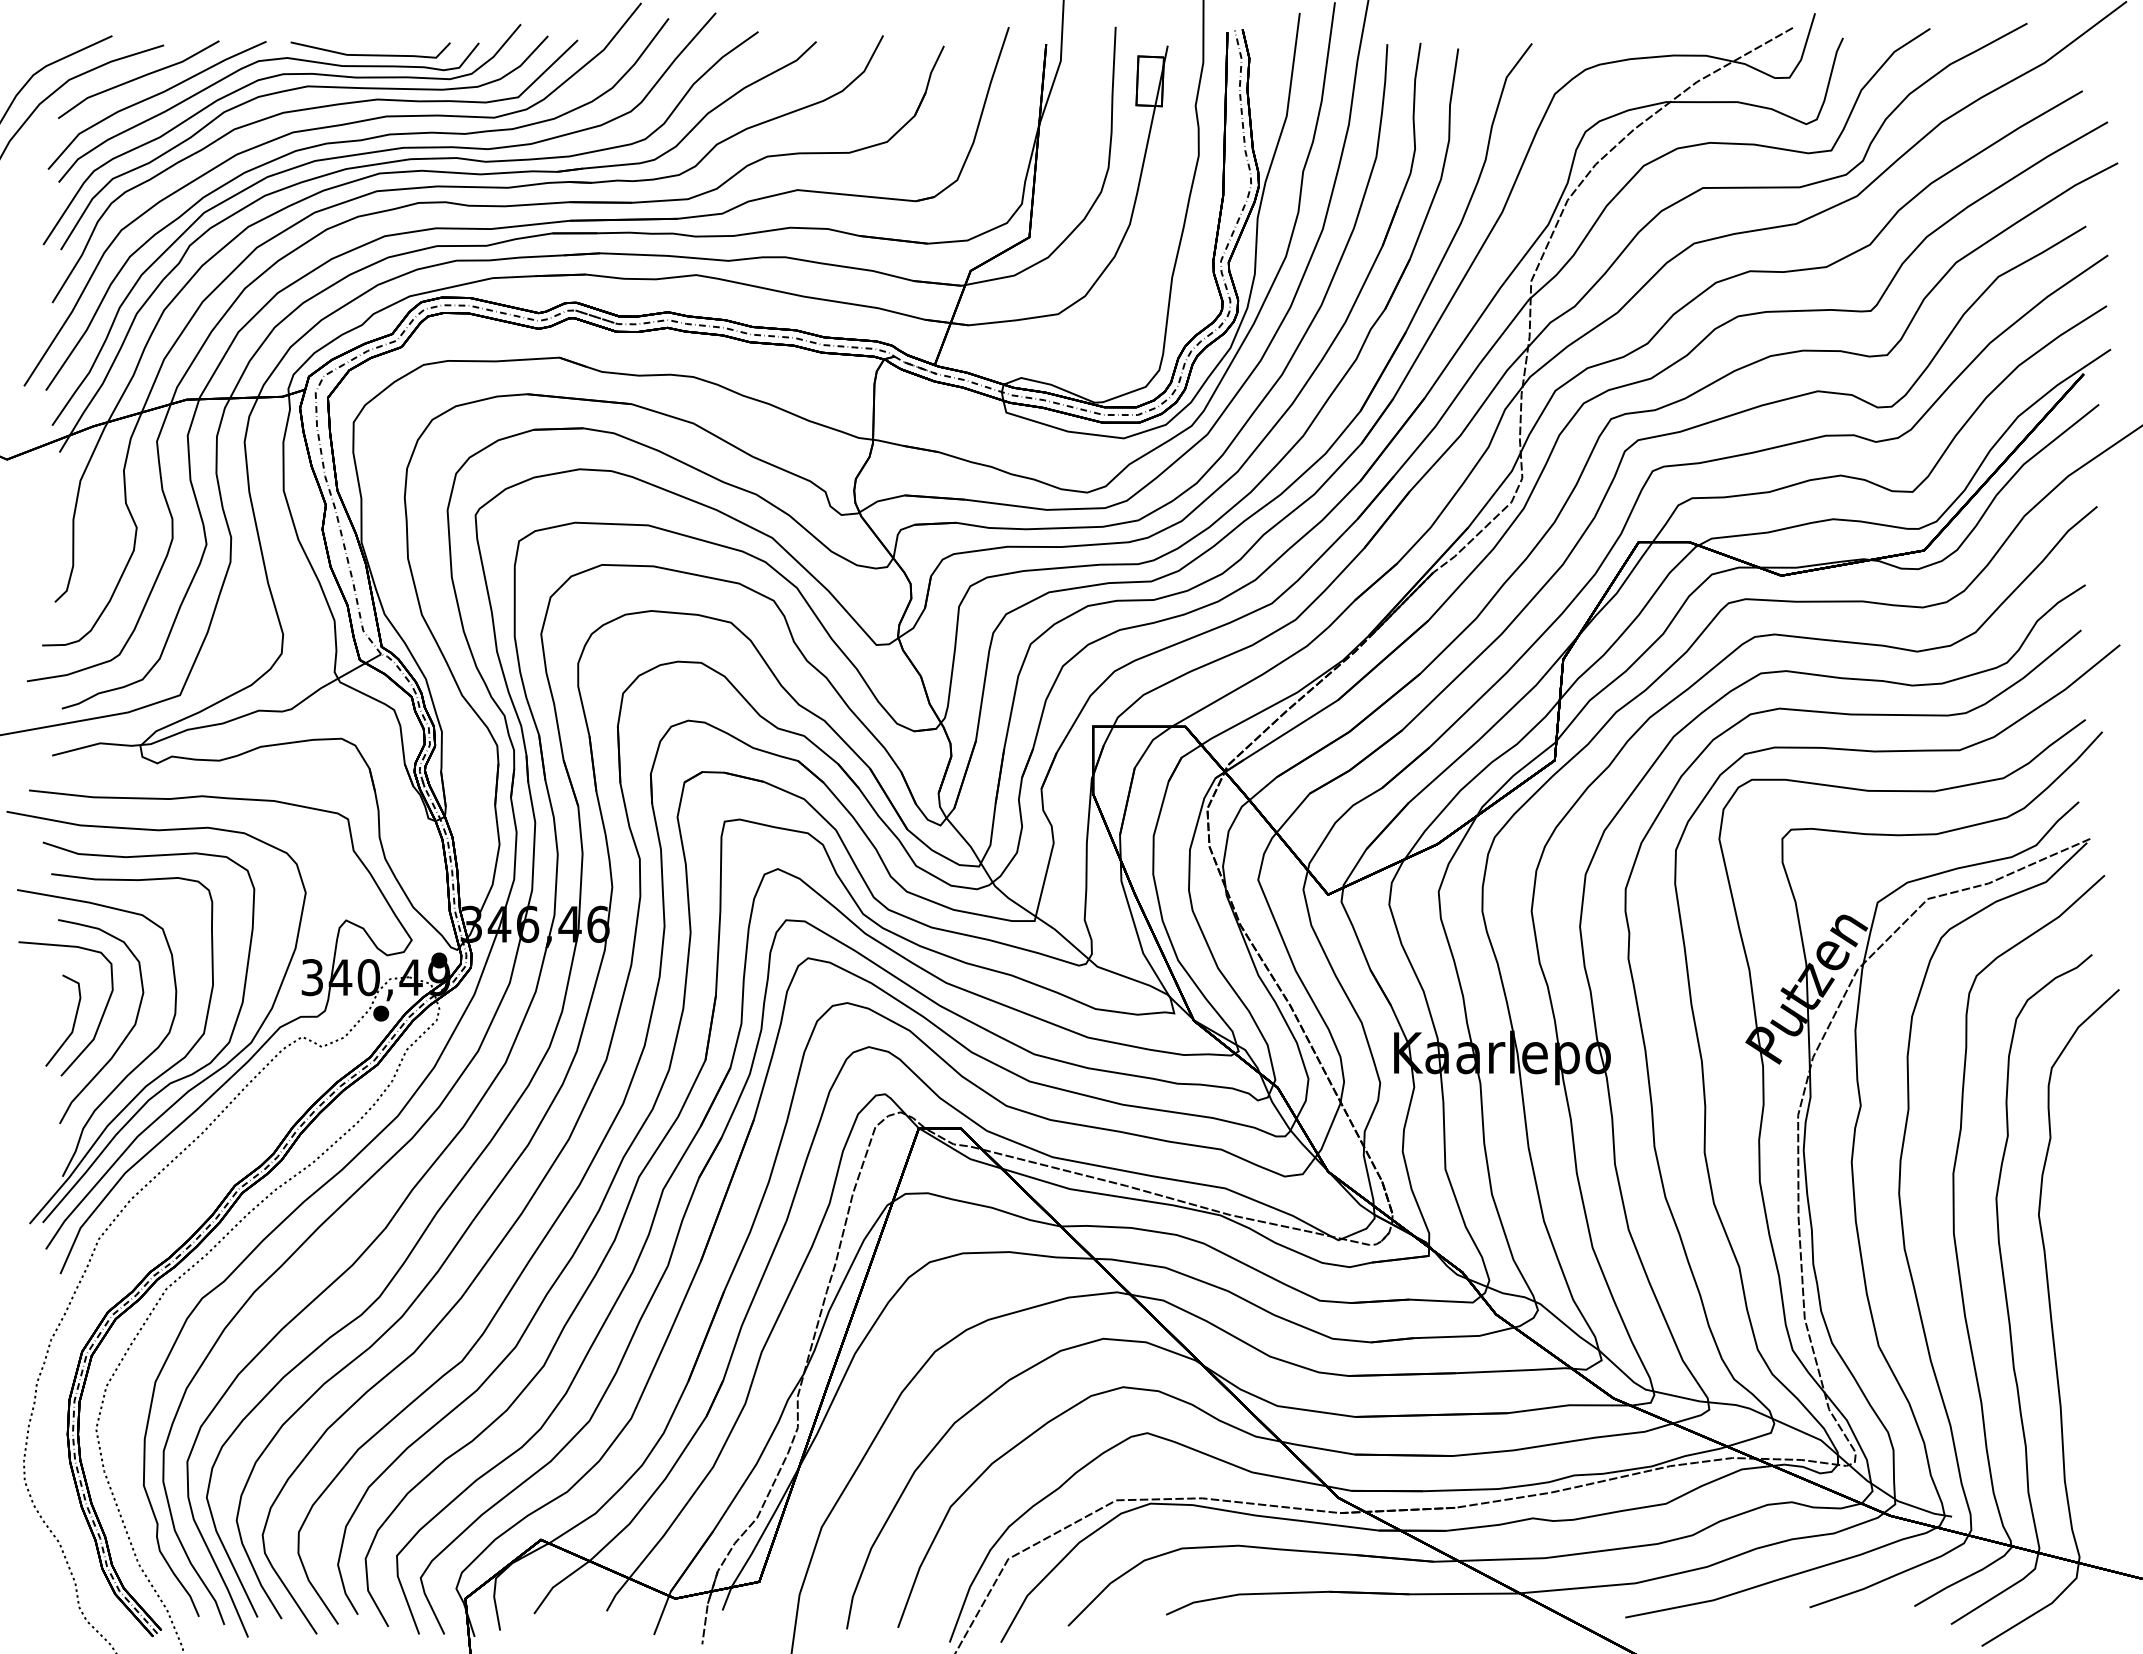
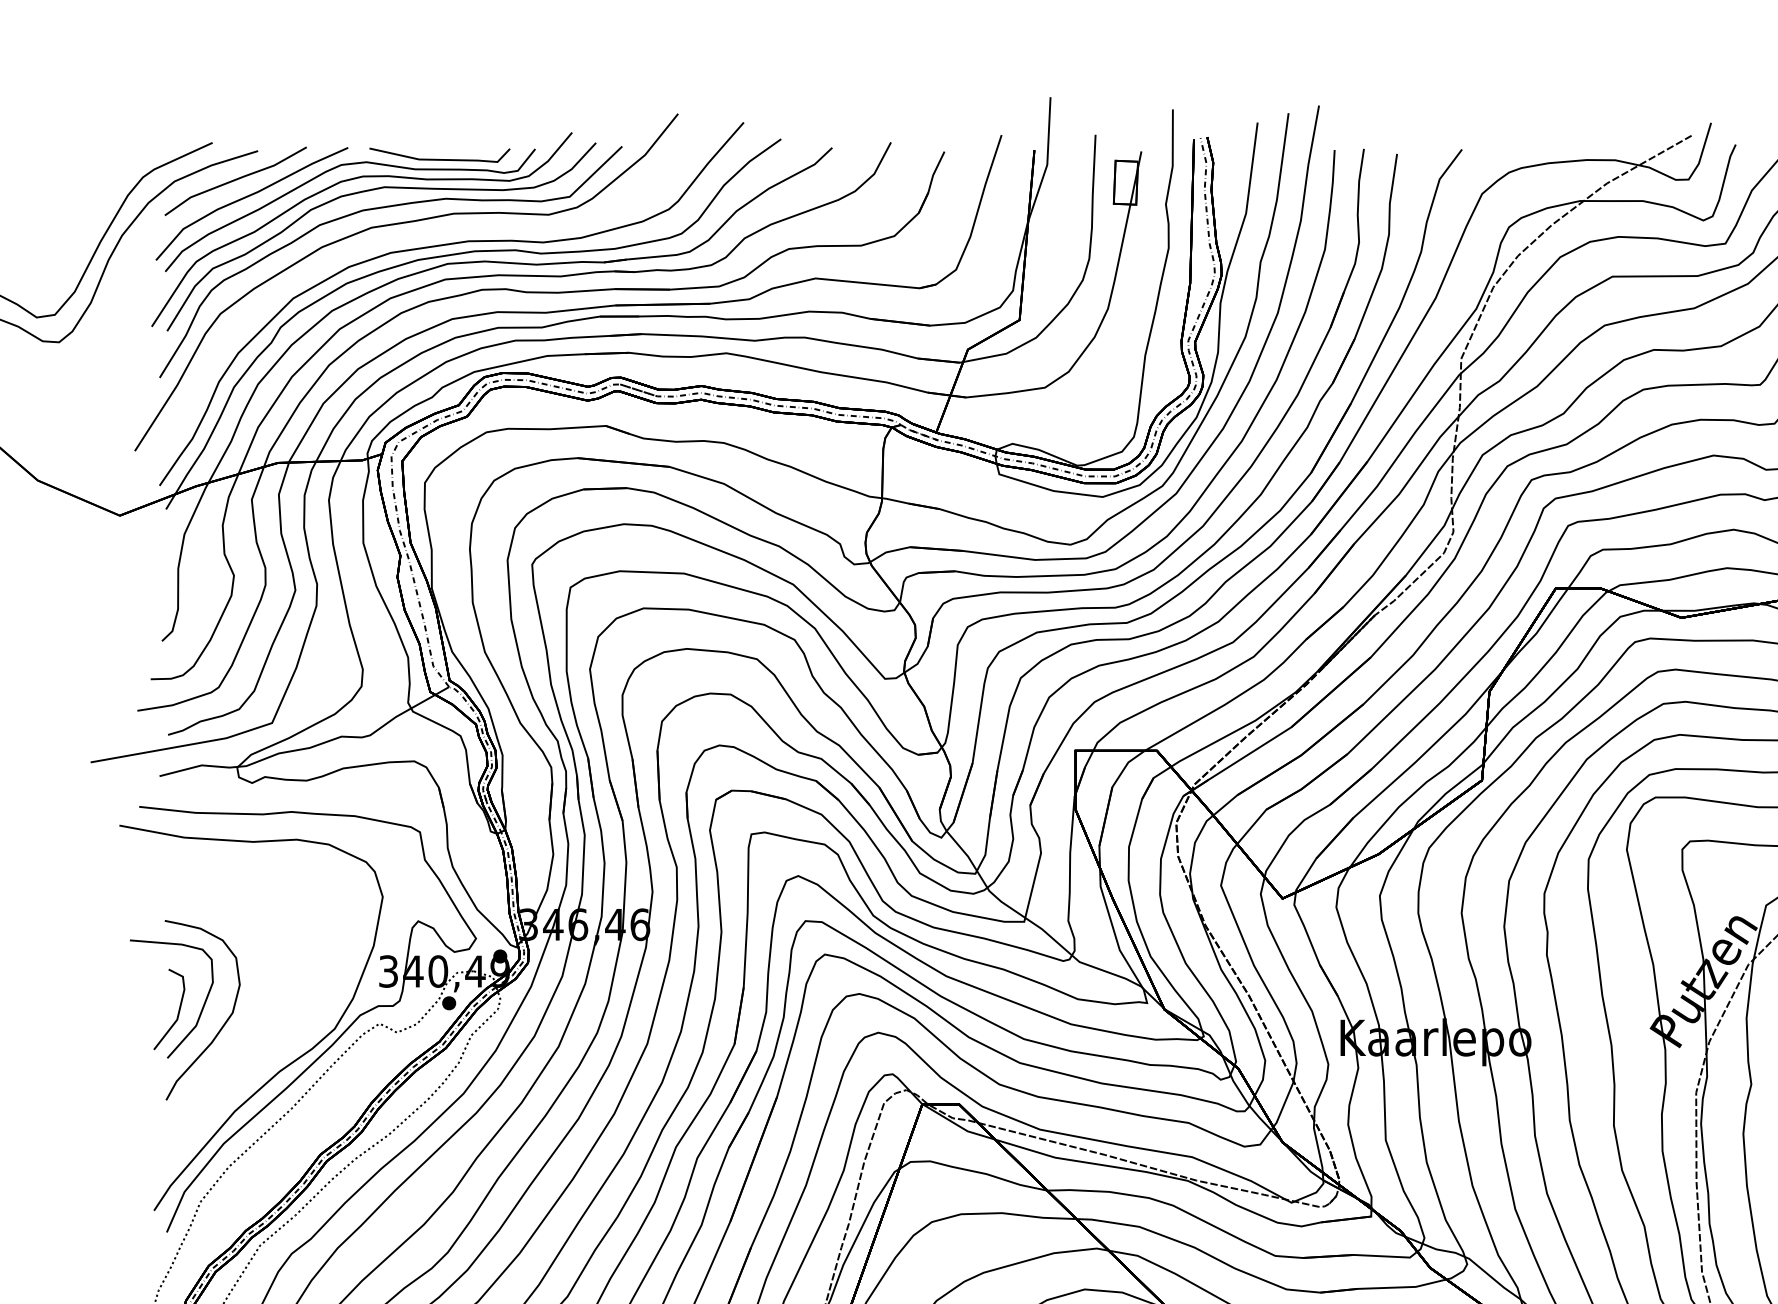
curve: (351, 142) -> (423, 236), removed
part: (154, 1049) -> (249, 1034), removed

